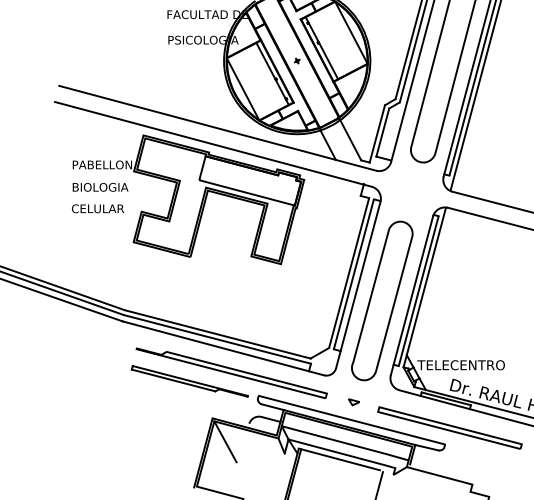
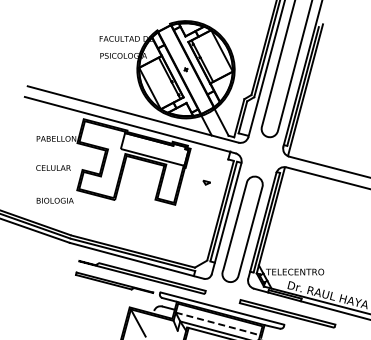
text: (99, 186) -> (54, 200), moved
part: (353, 401) -> (206, 182), moved
line: (347, 444) -> (219, 324), solid -> dashed

